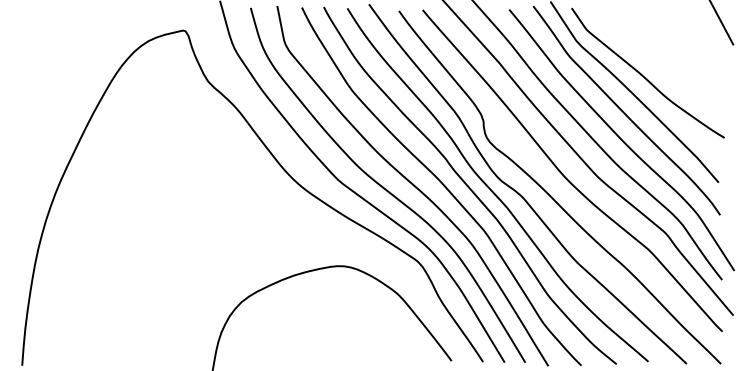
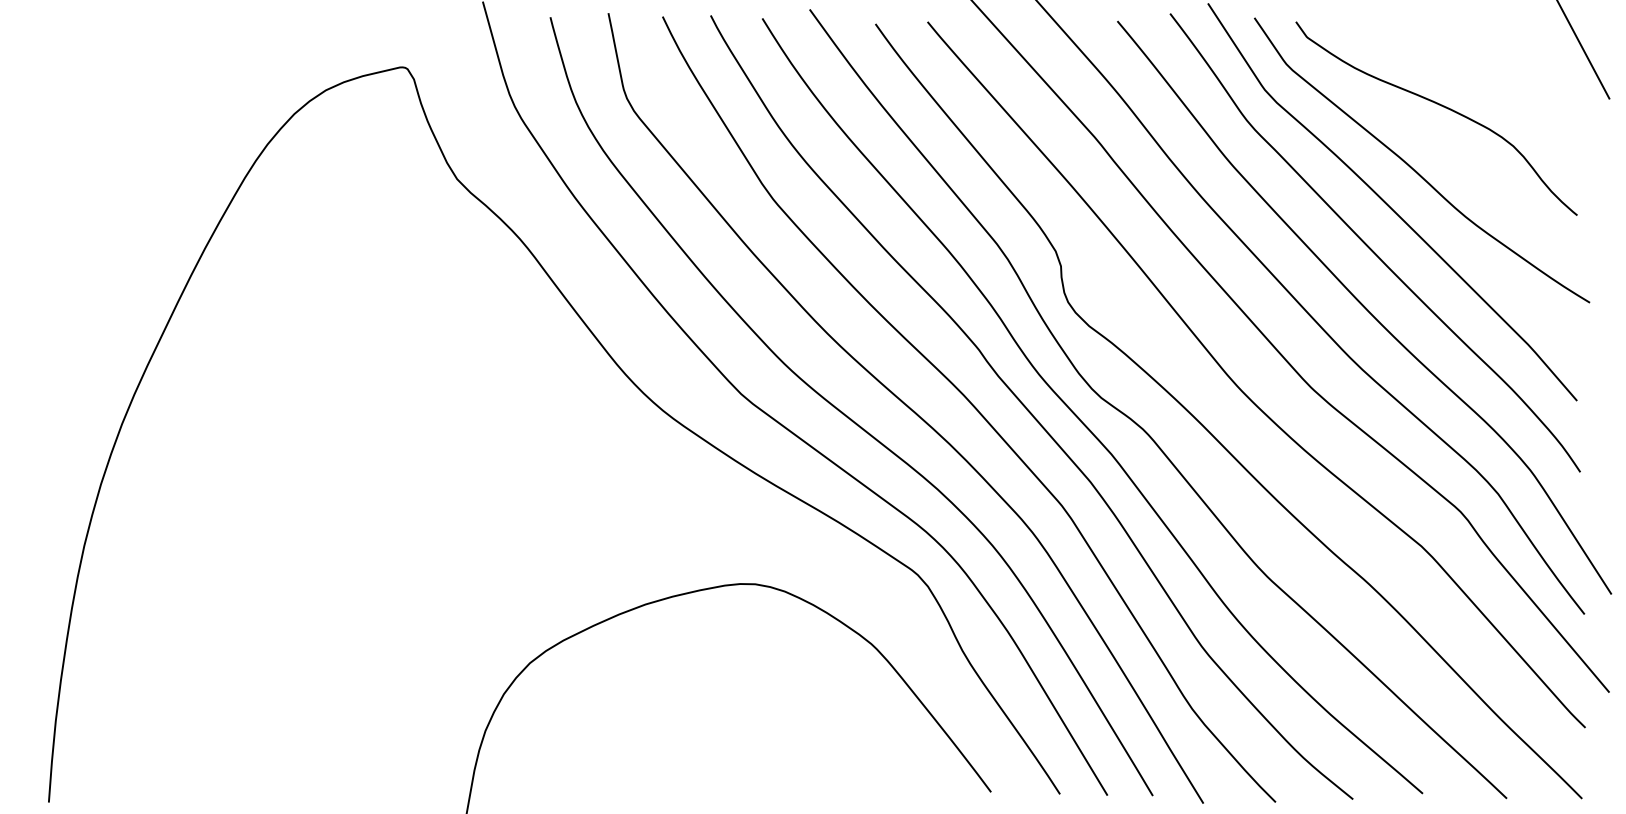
curve: (657, 49) -> (1442, 108), added

